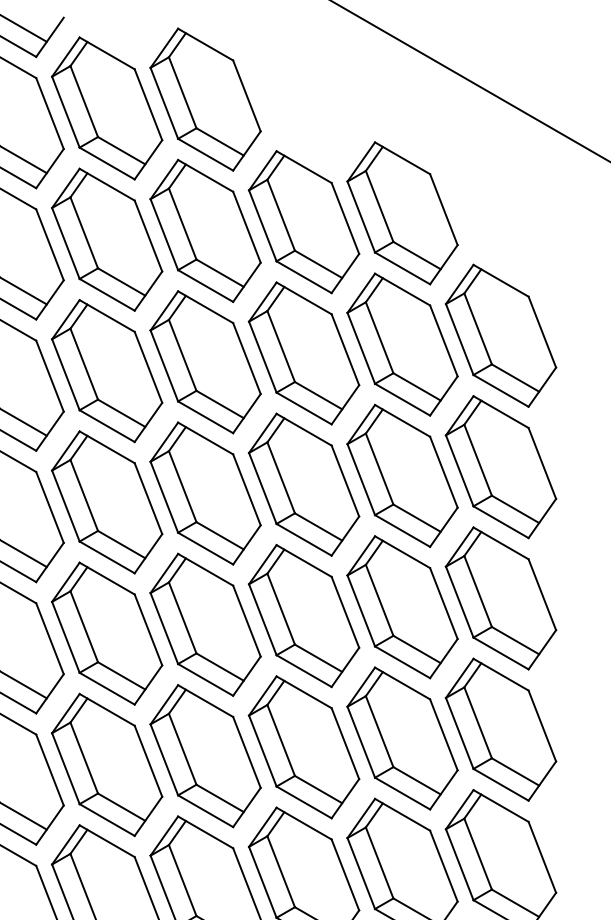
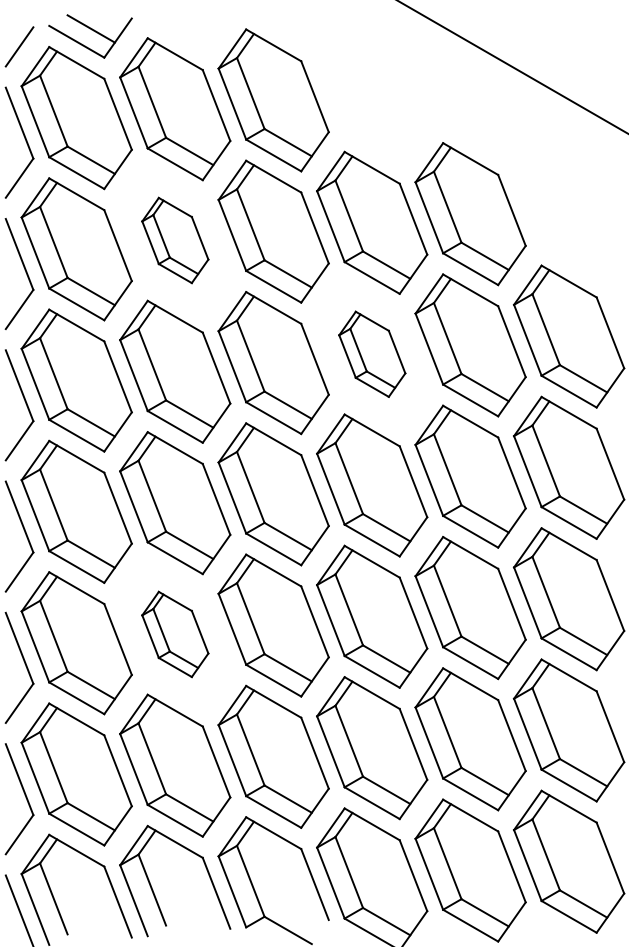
part: (107, 239) -> (175, 240), size x0.6
part: (304, 353) -> (372, 354), size x0.6
part: (107, 633) -> (175, 634), size x0.6

